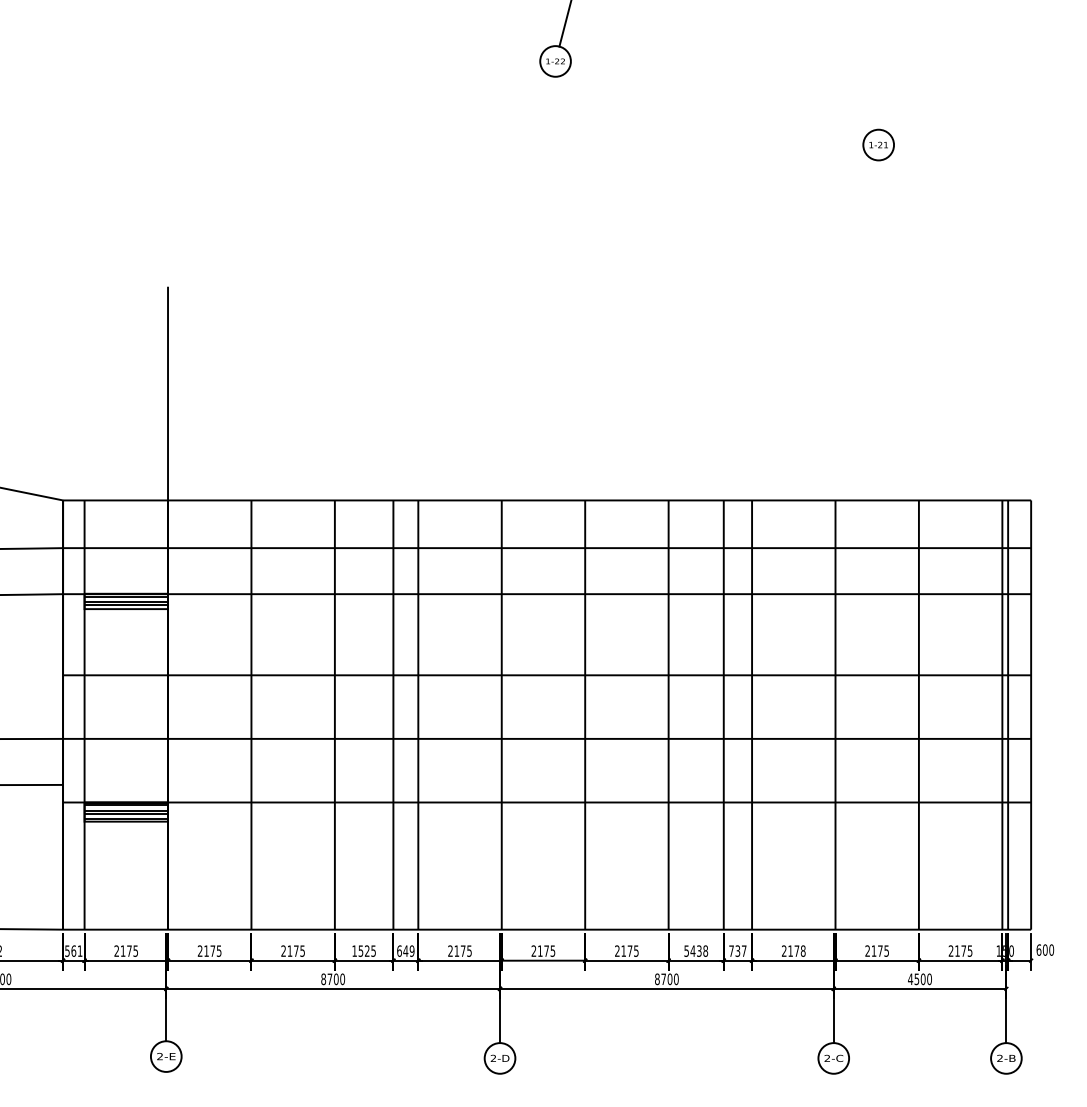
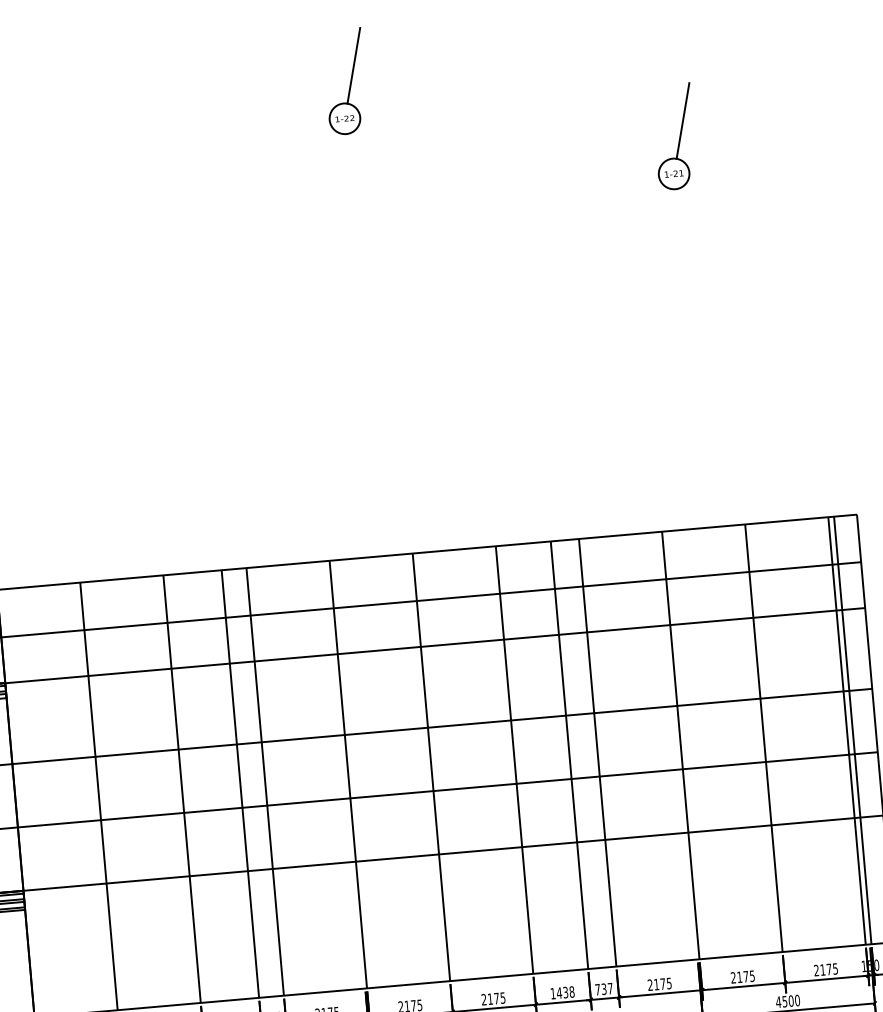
line: (891, 92) -> (682, 120), added
text: (686, 950) -> (552, 993), 5438 -> 1438
text: (802, 950) -> (668, 982), 2178 -> 2175

